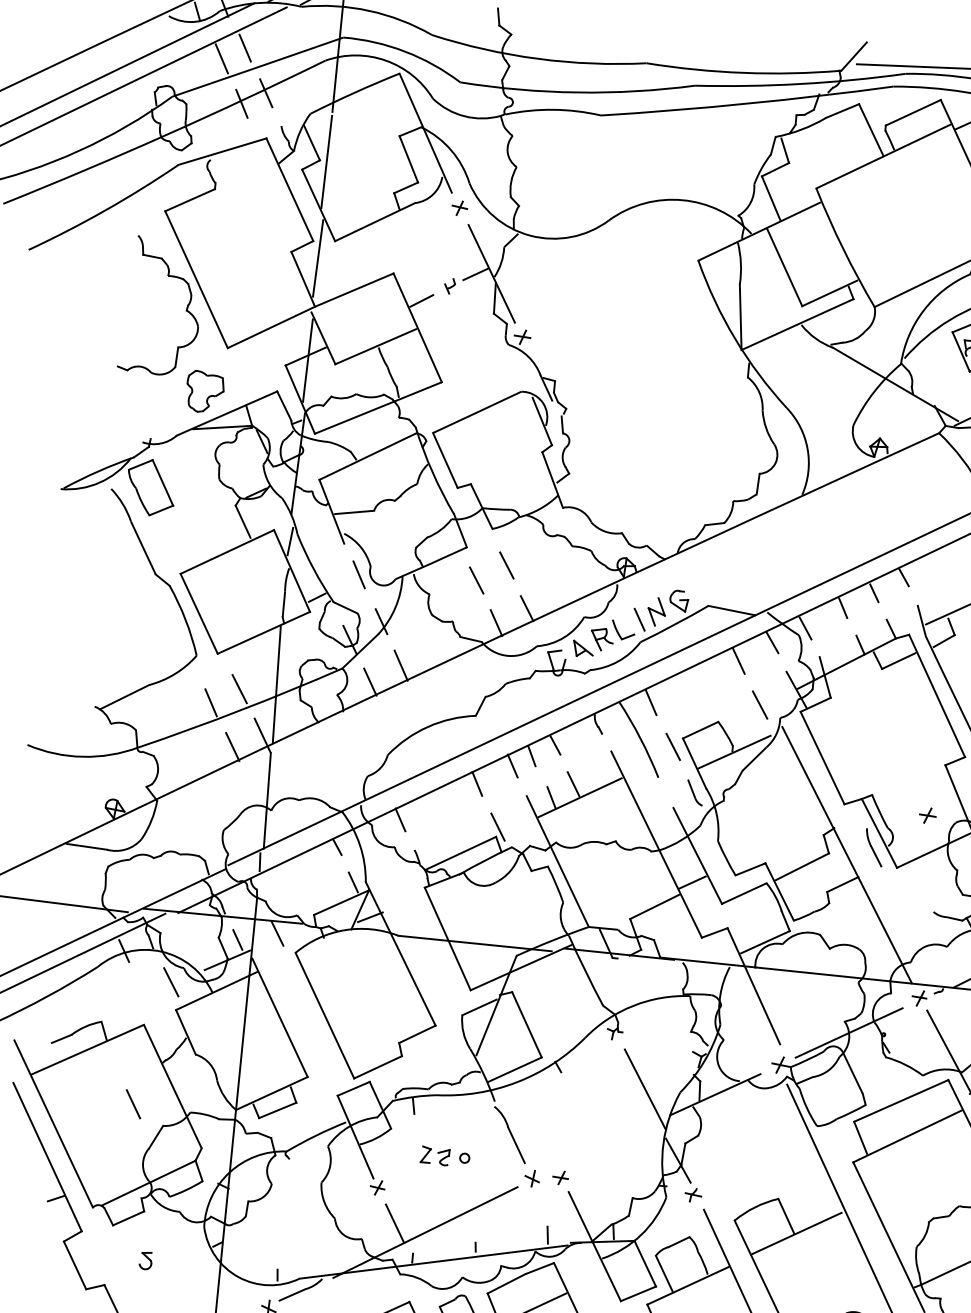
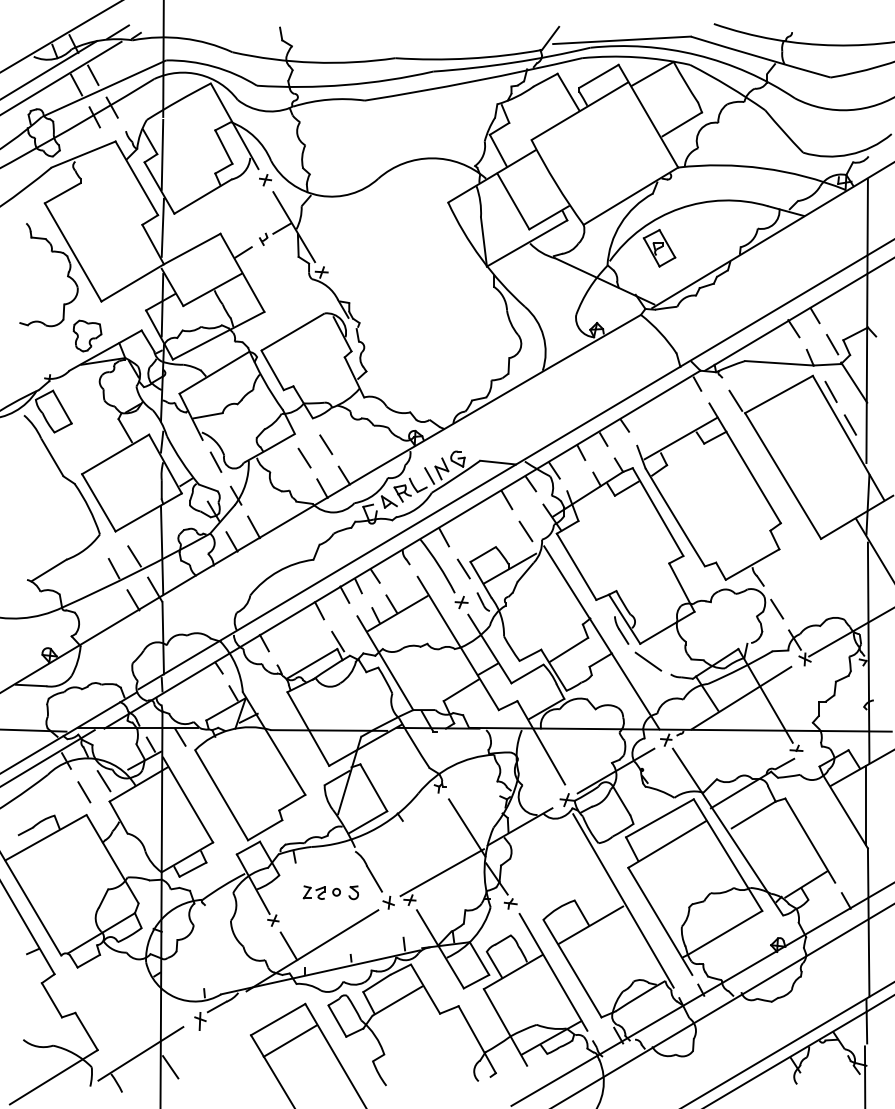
part: (927, 815) -> (461, 602), moved
line: (905, 892) -> (648, 661), added
line: (133, 1104) -> (84, 792), moved
line: (605, 1145) -> (441, 872), added
part: (145, 1260) -> (353, 892), moved

